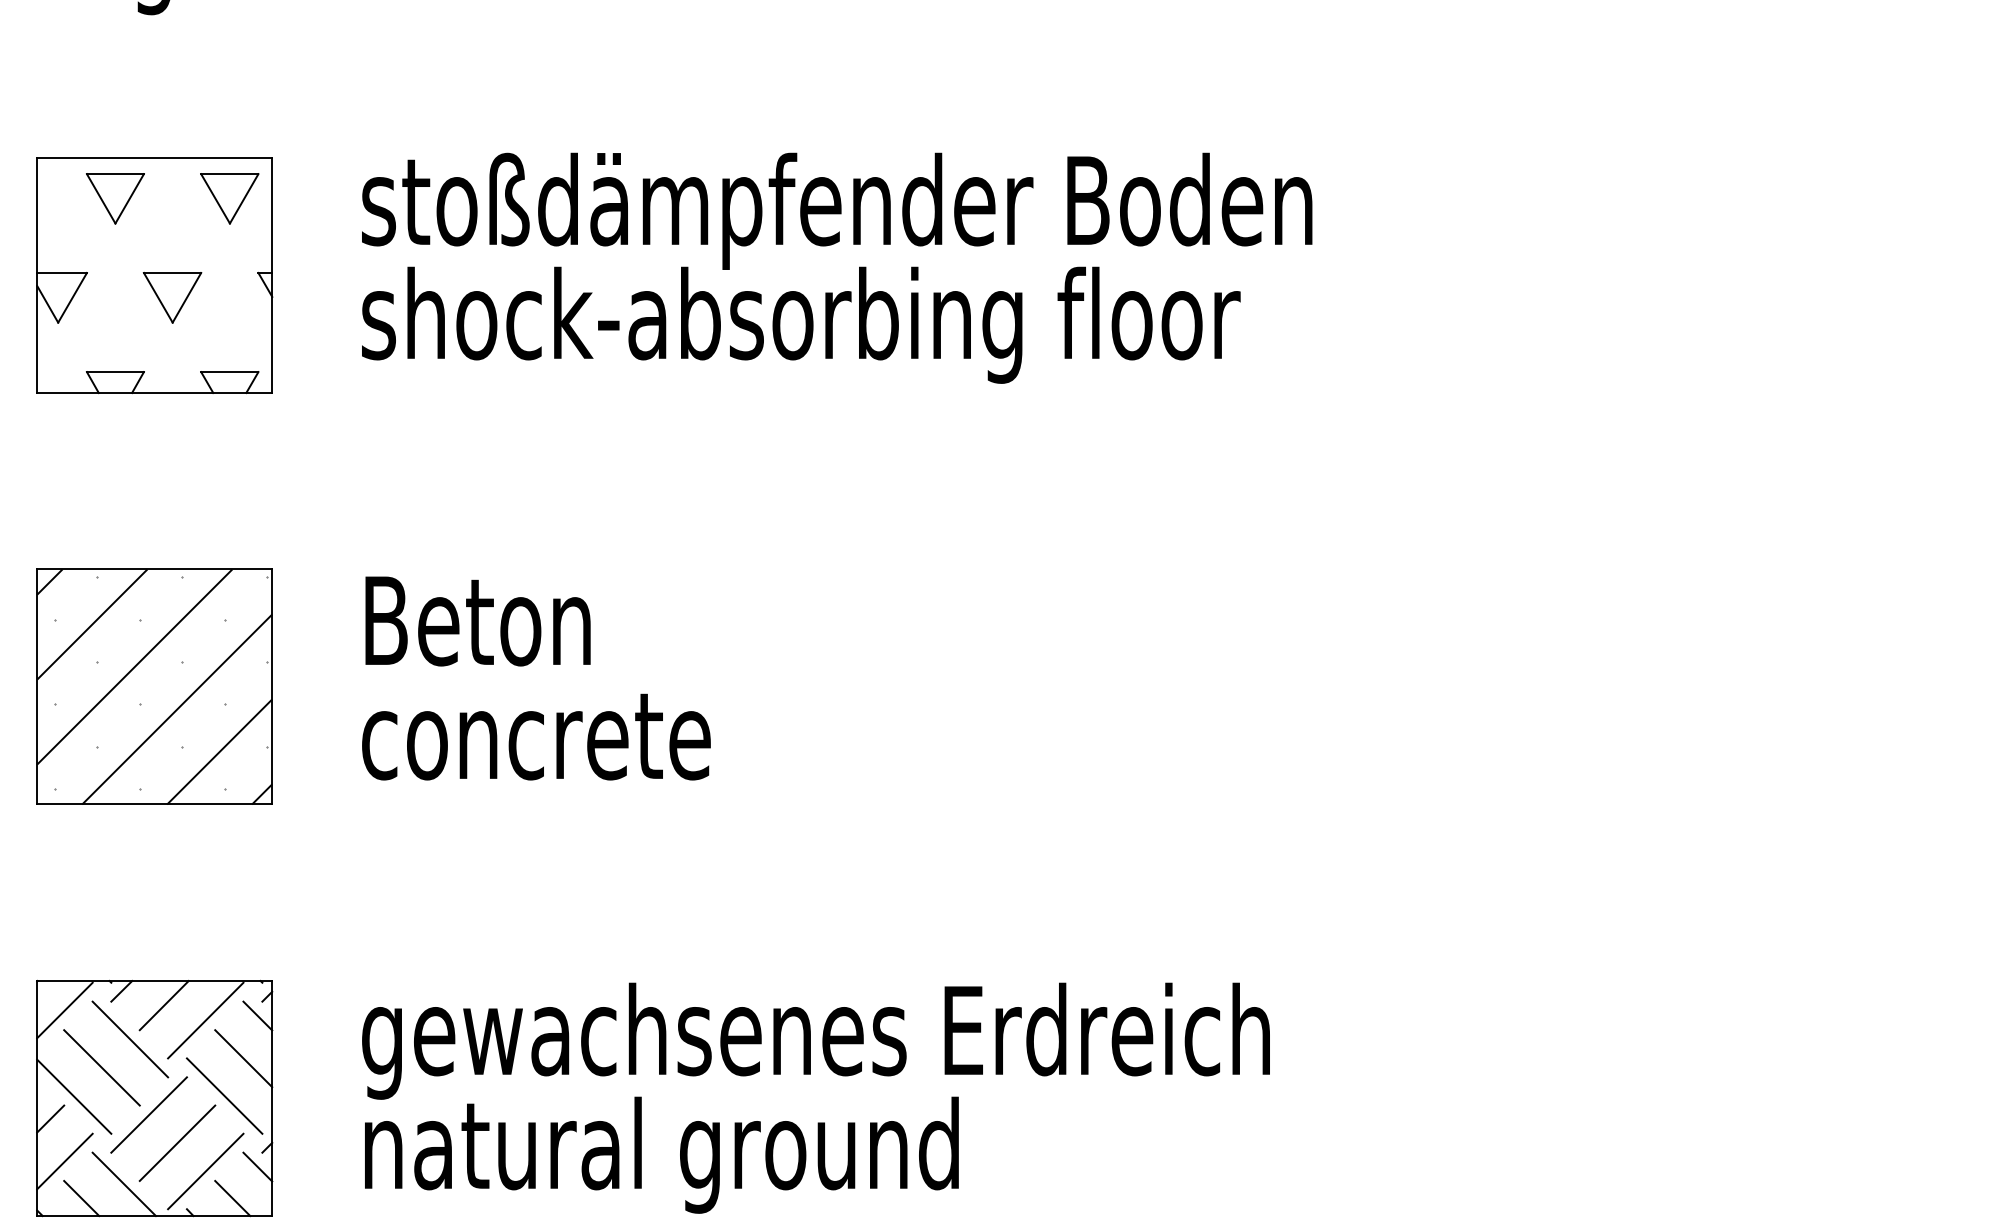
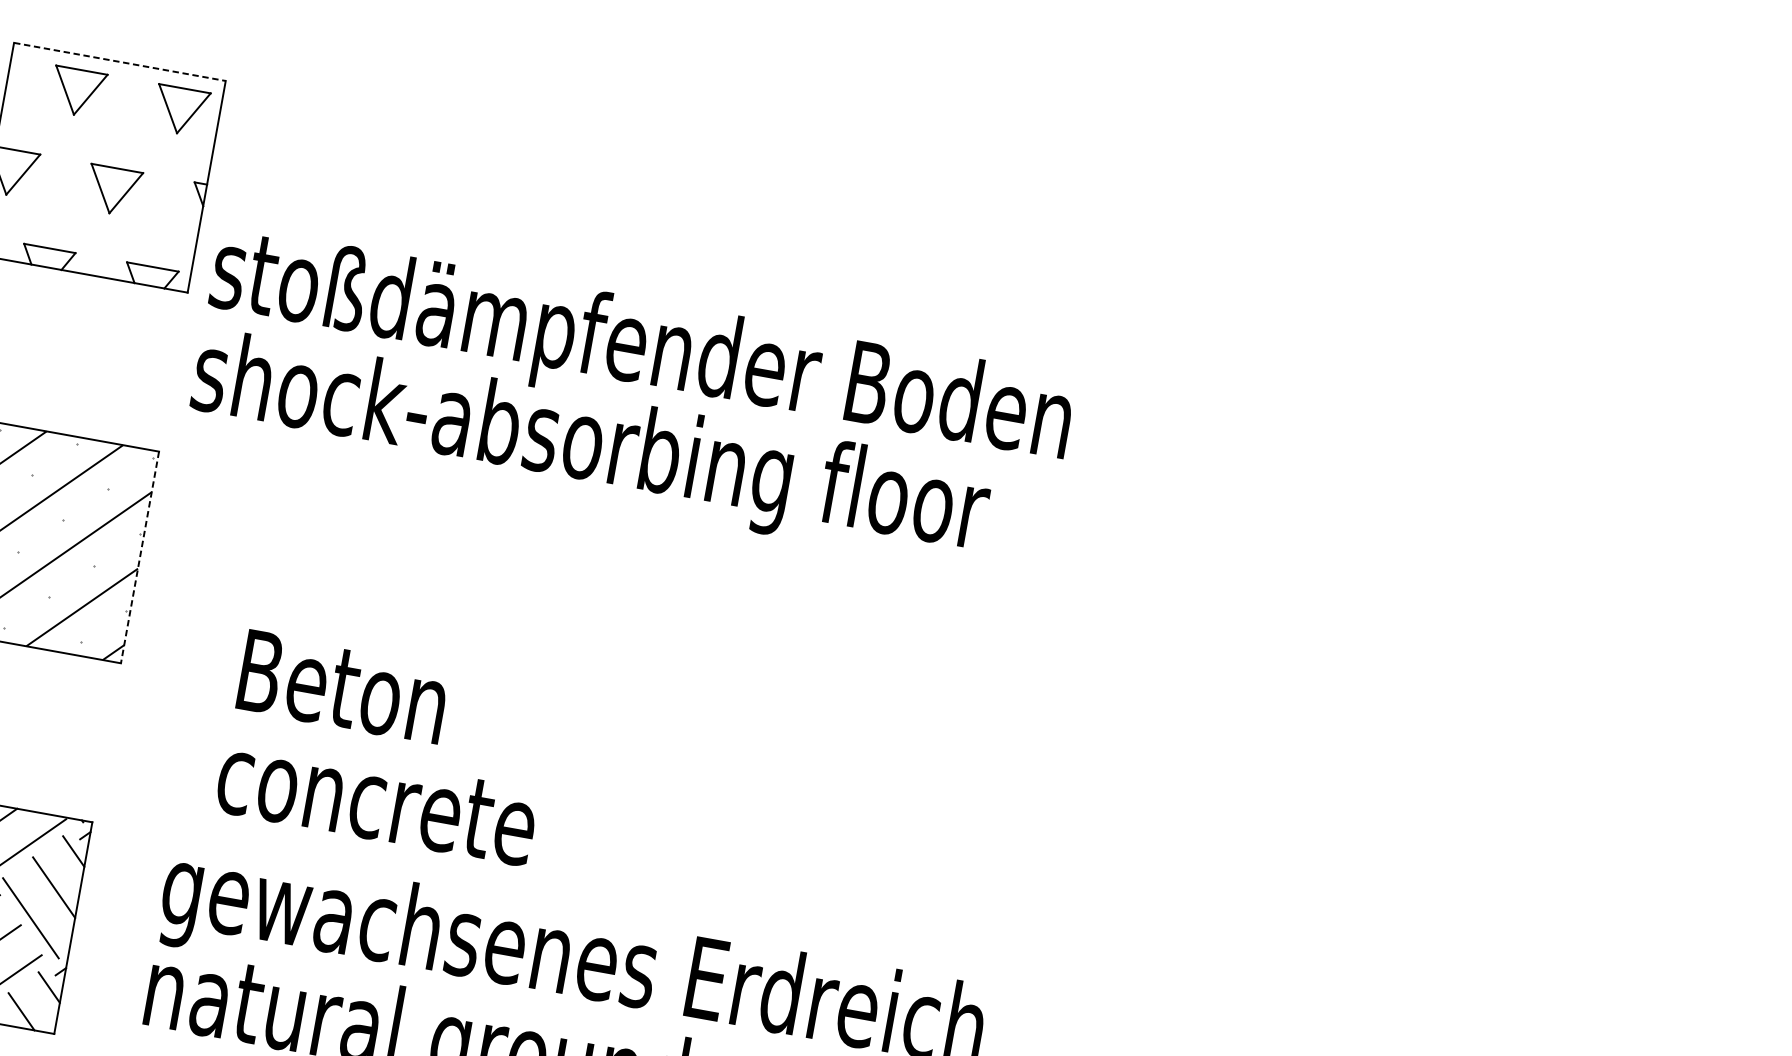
line: (154, 157) -> (119, 61), solid -> dashed
text: (837, 267) -> (632, 402), moved
text: (536, 678) -> (386, 748), moved
line: (272, 686) -> (140, 557), solid -> dashed

